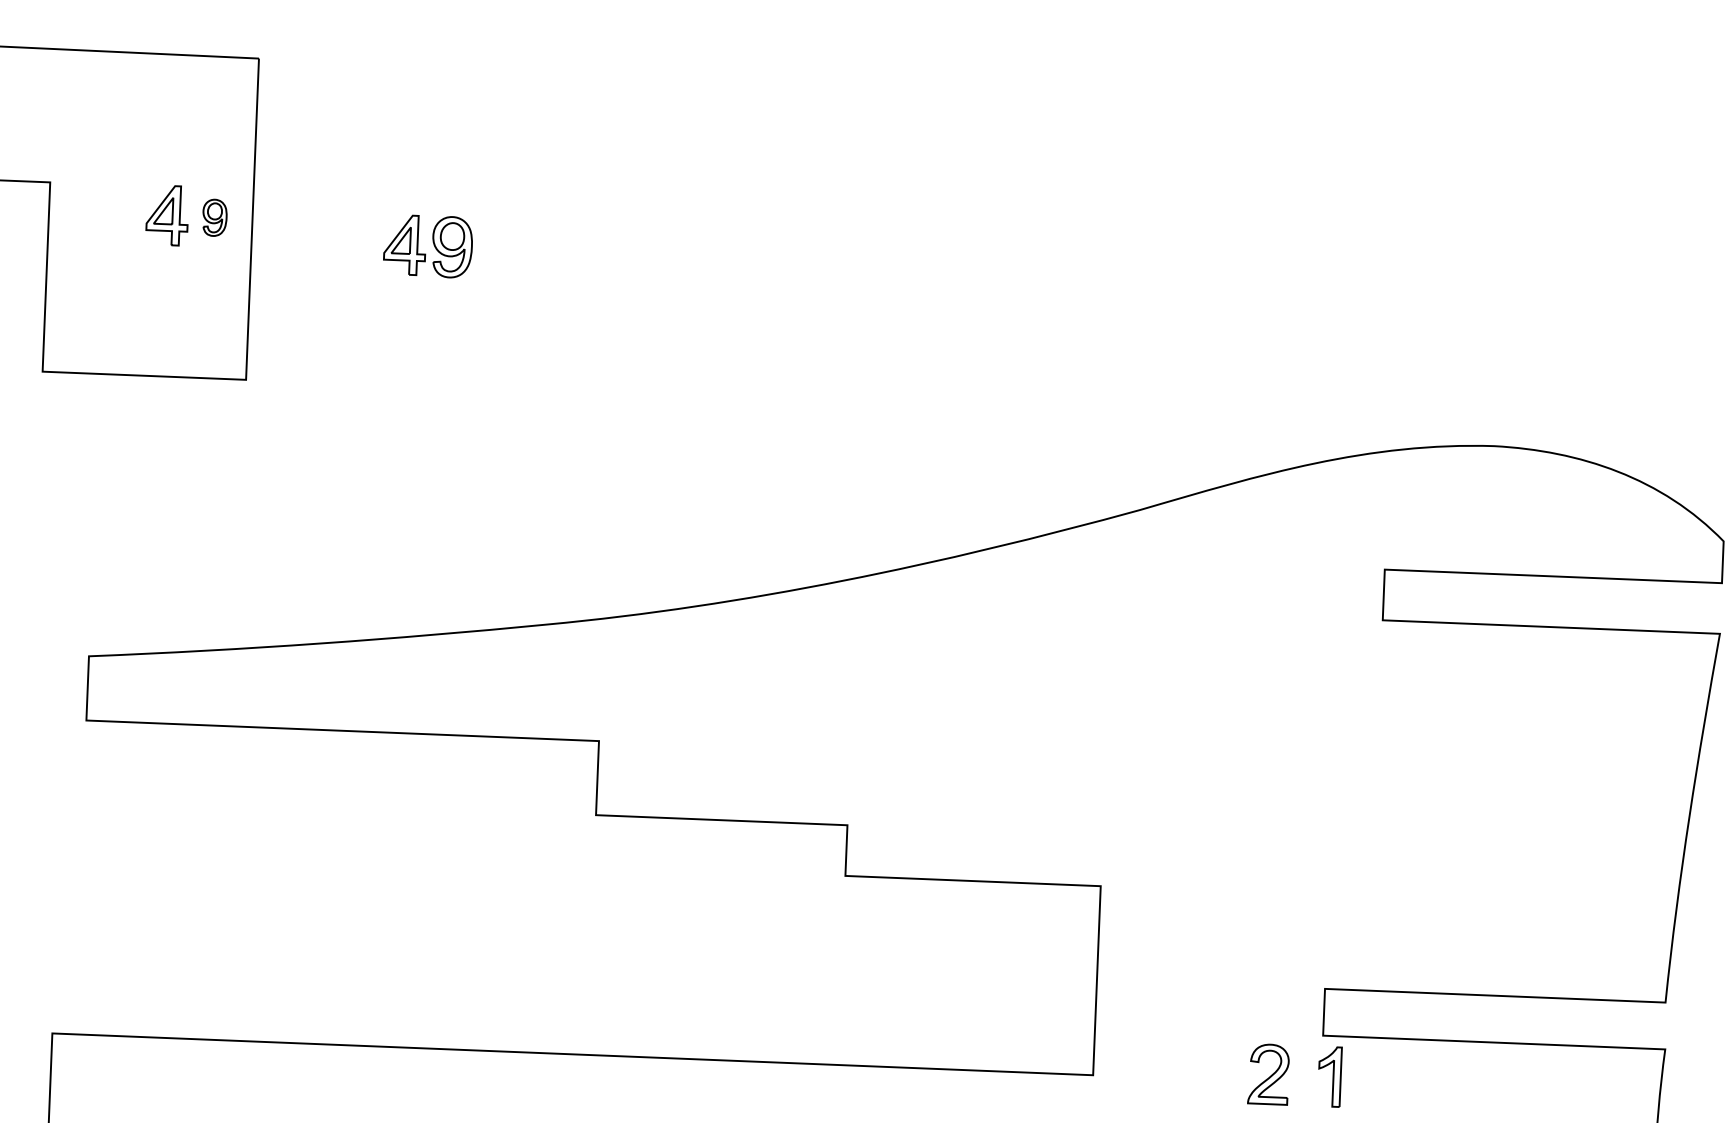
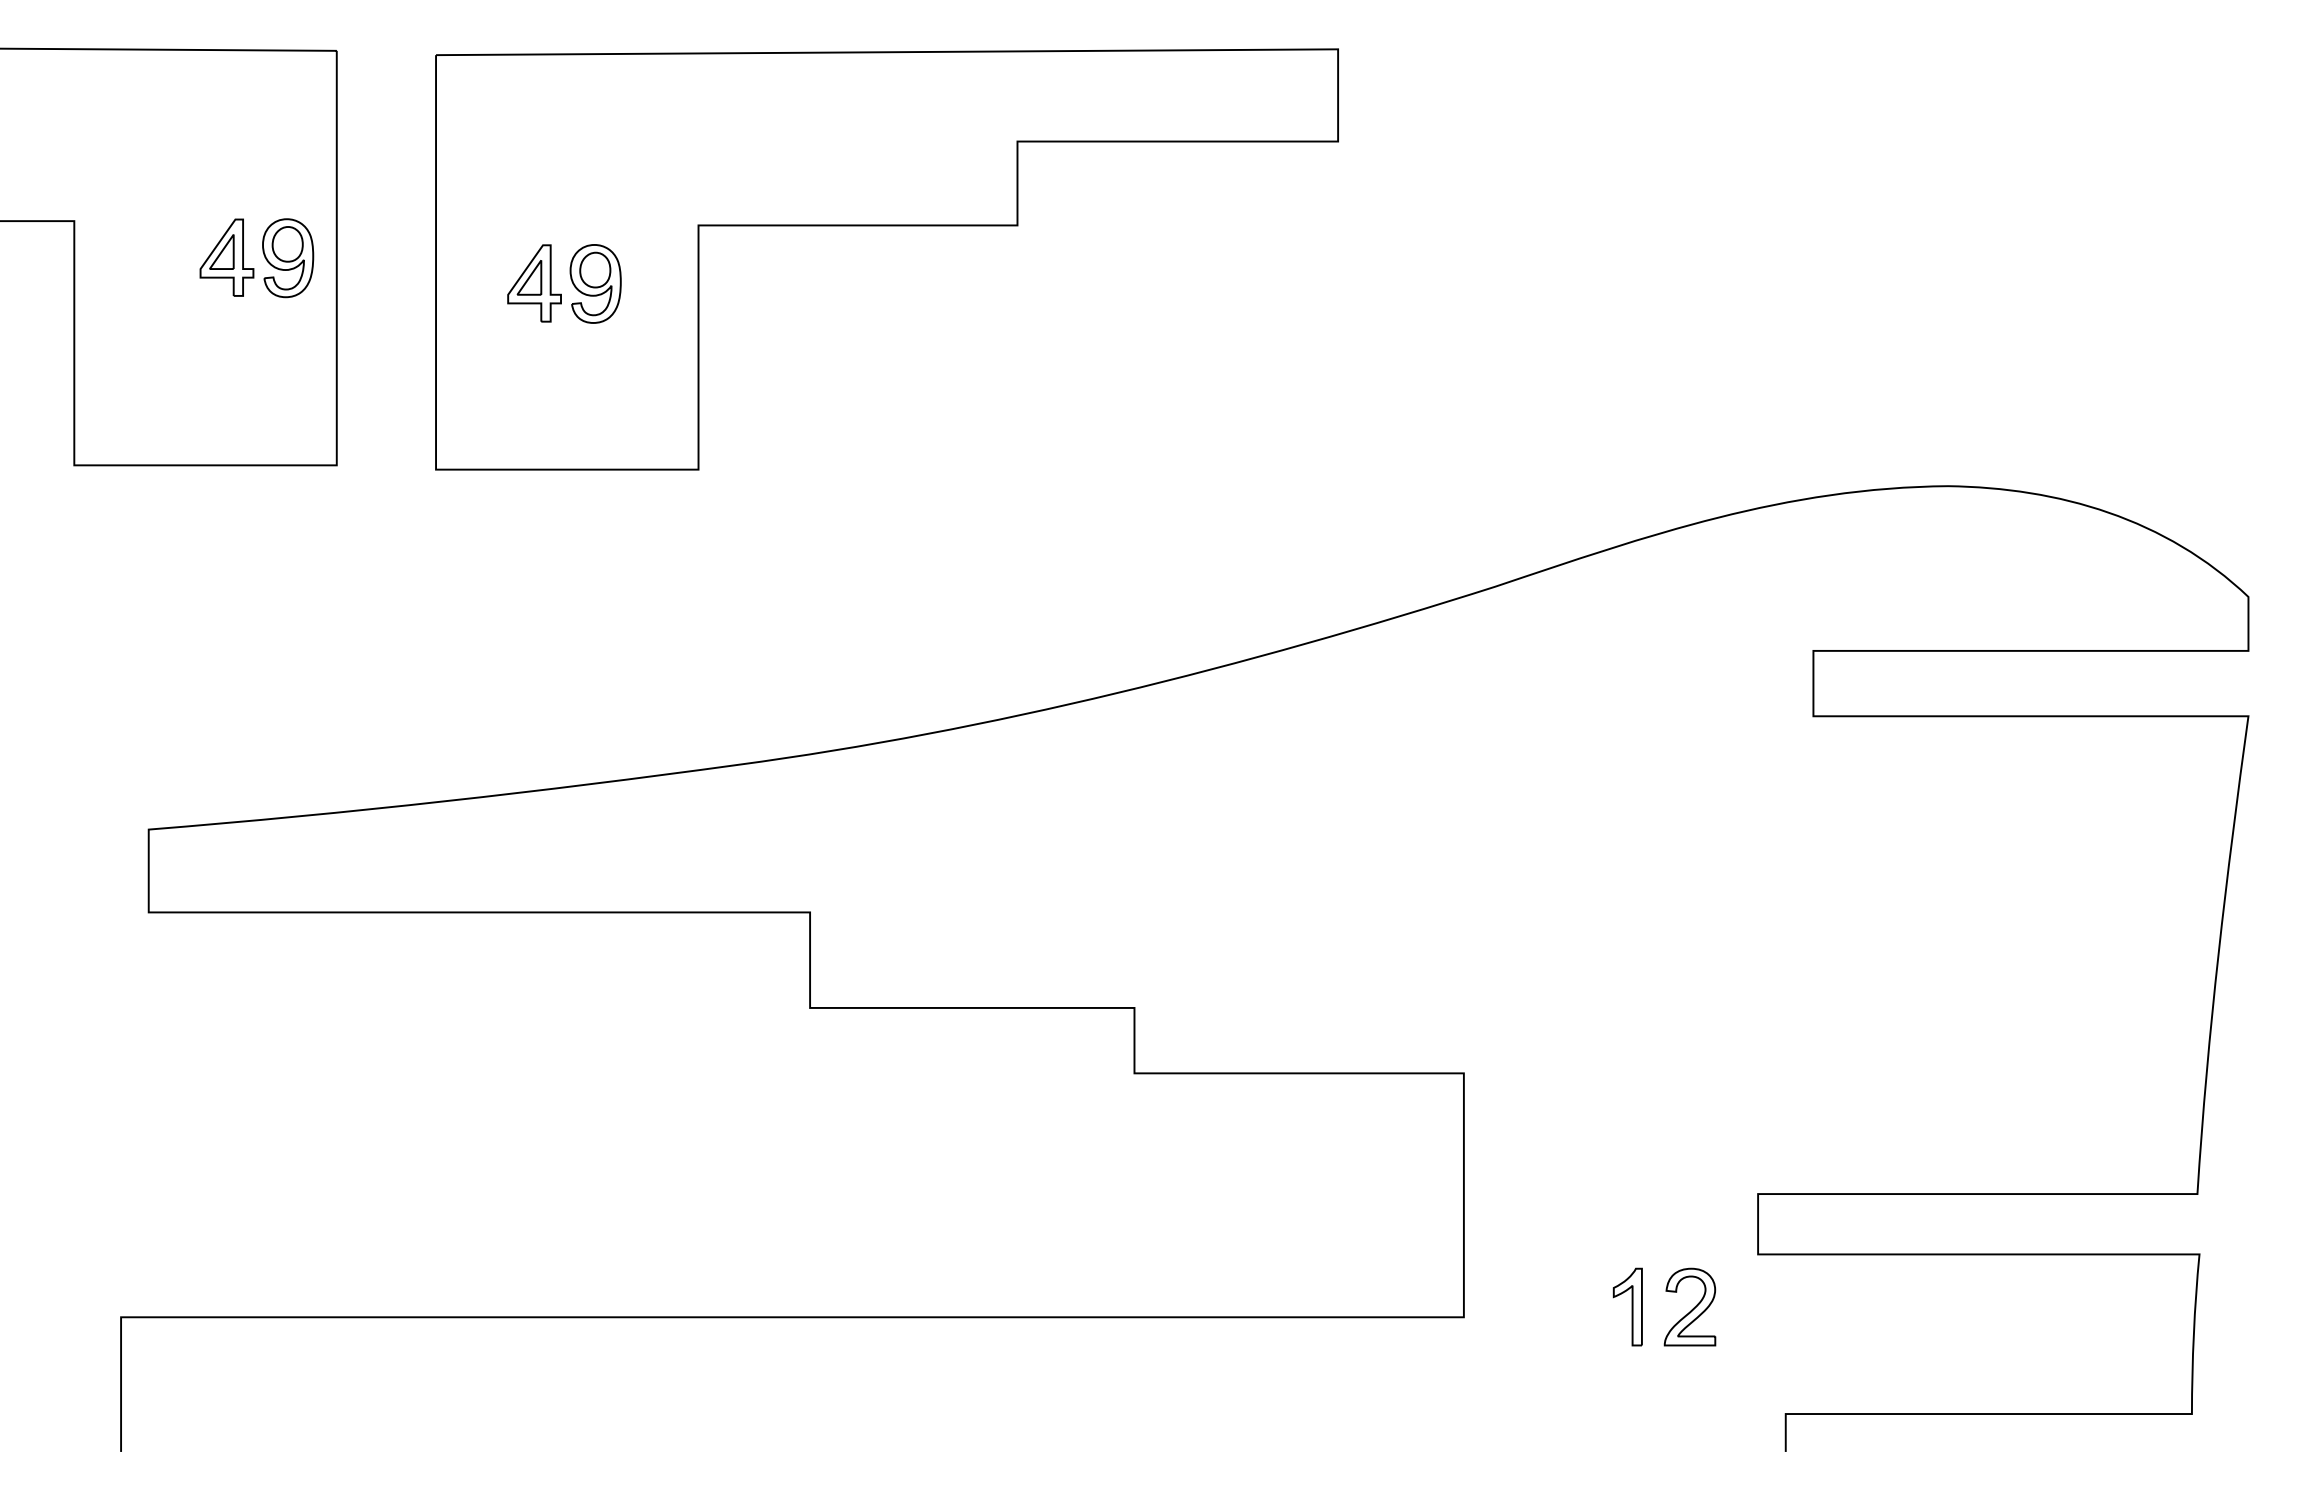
part: (679, 211) -> (886, 226), added
part: (215, 218) -> (288, 258), size x1.67
part: (1329, 1076) -> (1627, 1306), moved

